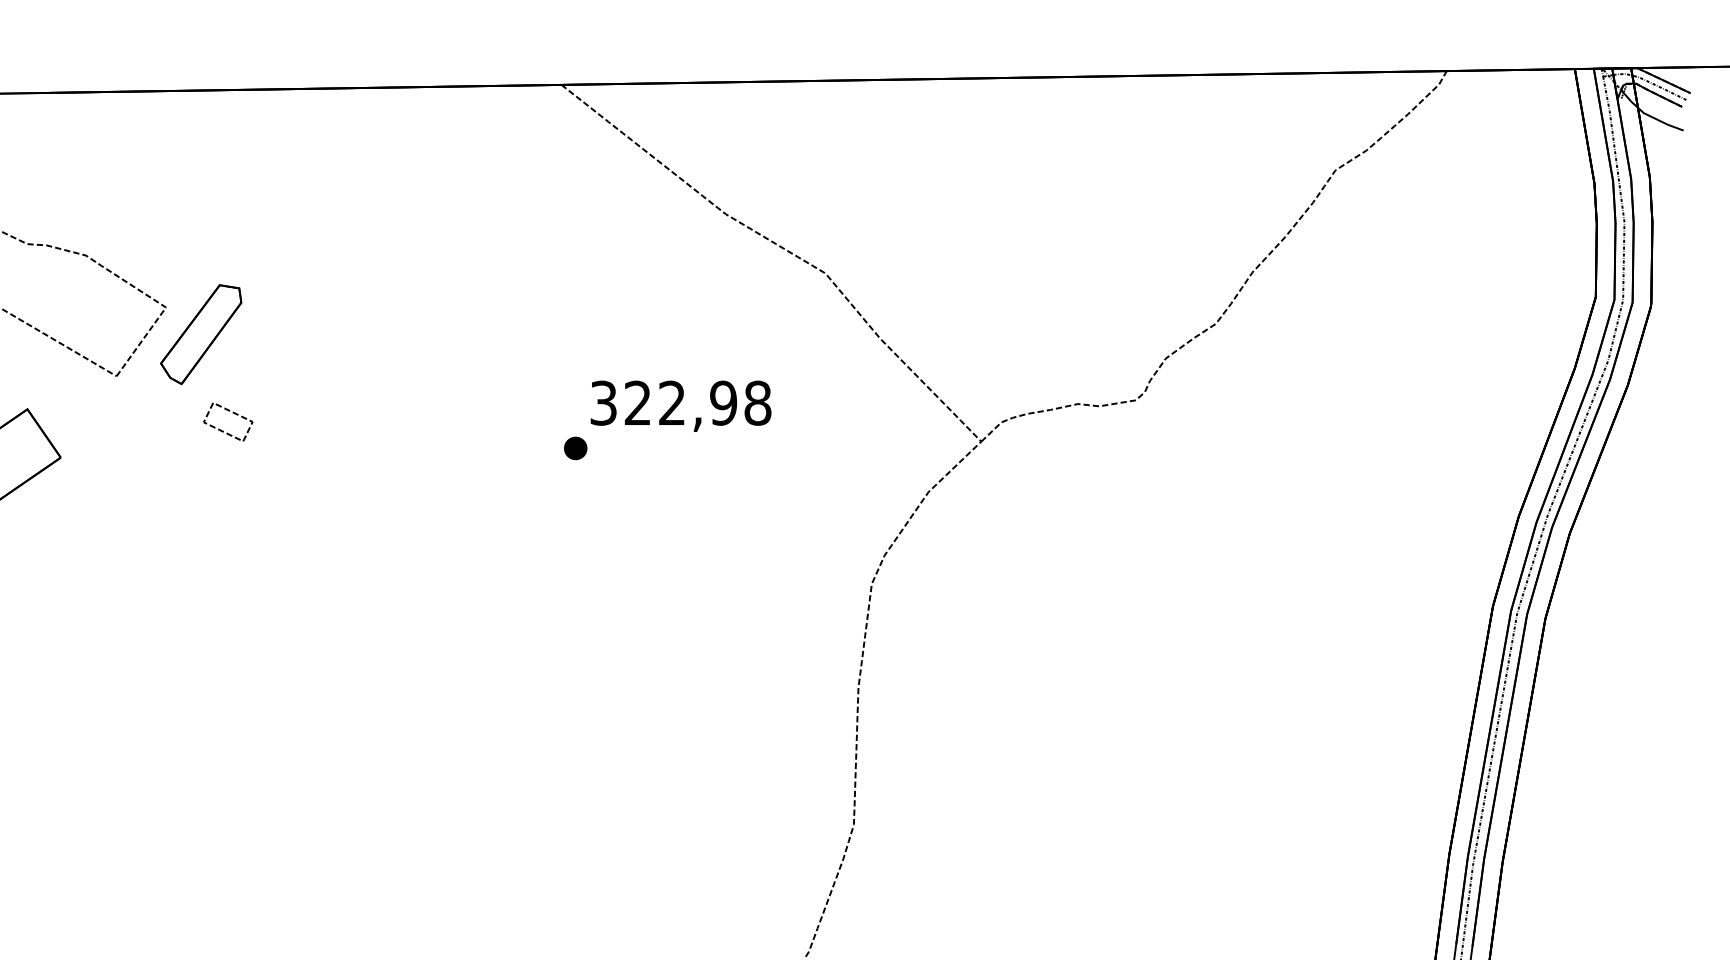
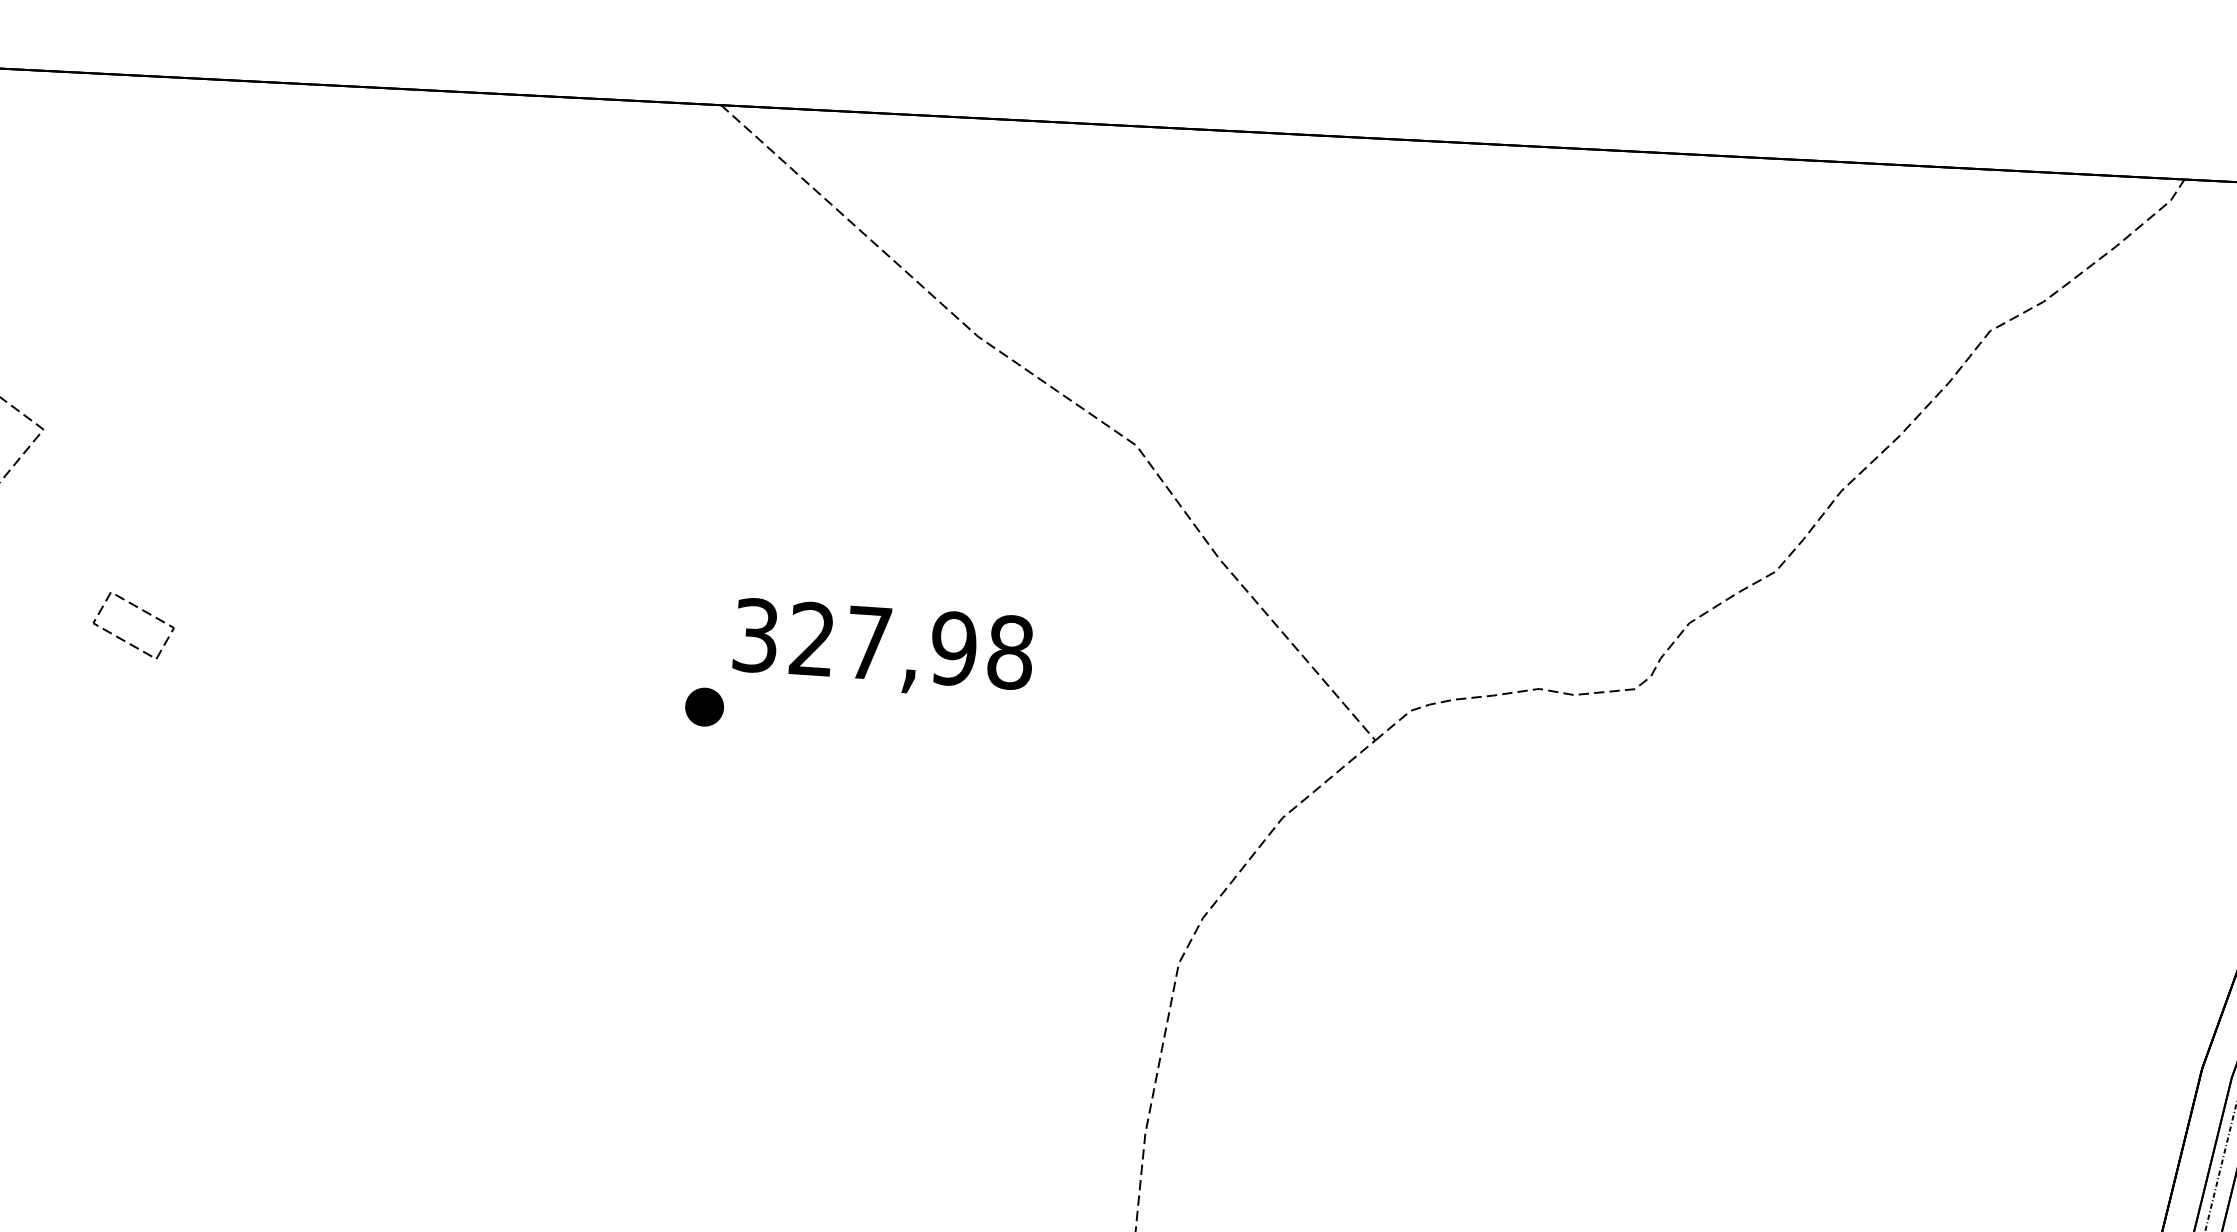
part: (201, 334) -> (99, 477), removed
text: (671, 402) -> (867, 641), 322,98 -> 327,98

